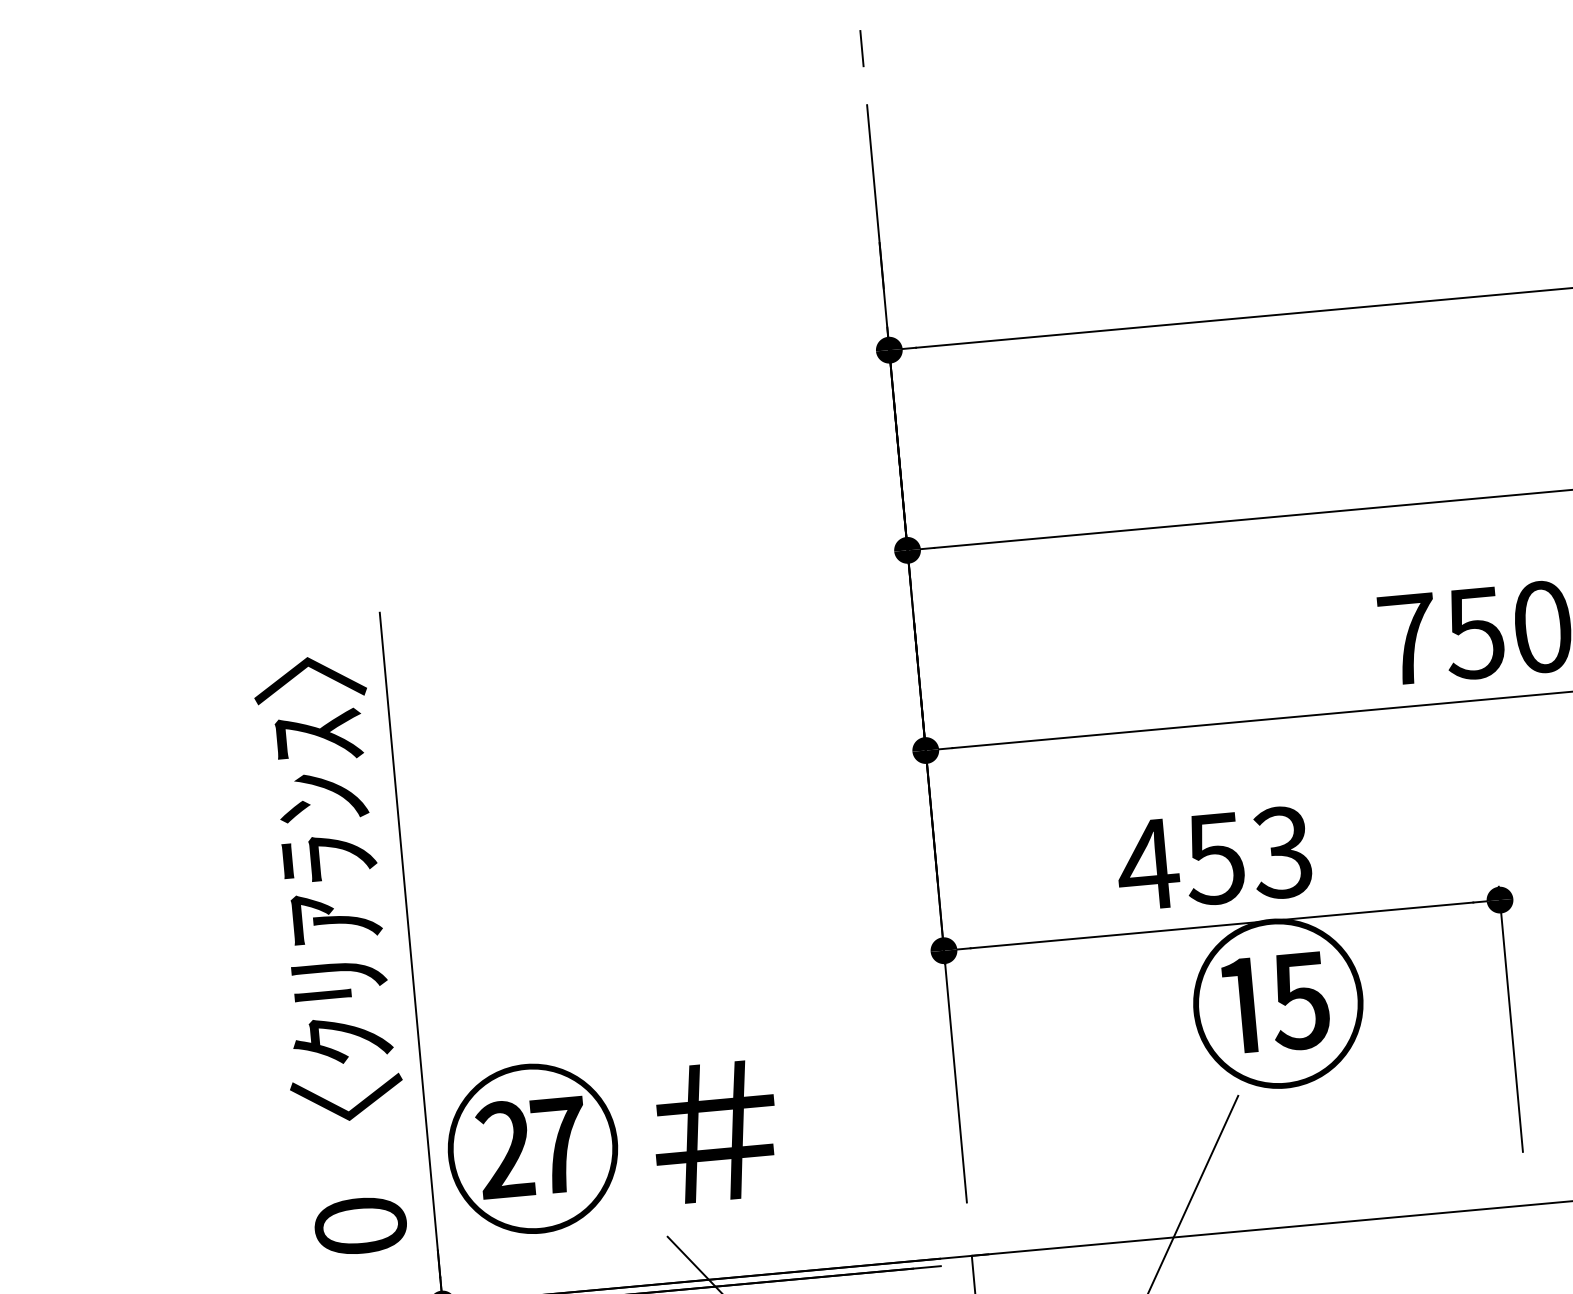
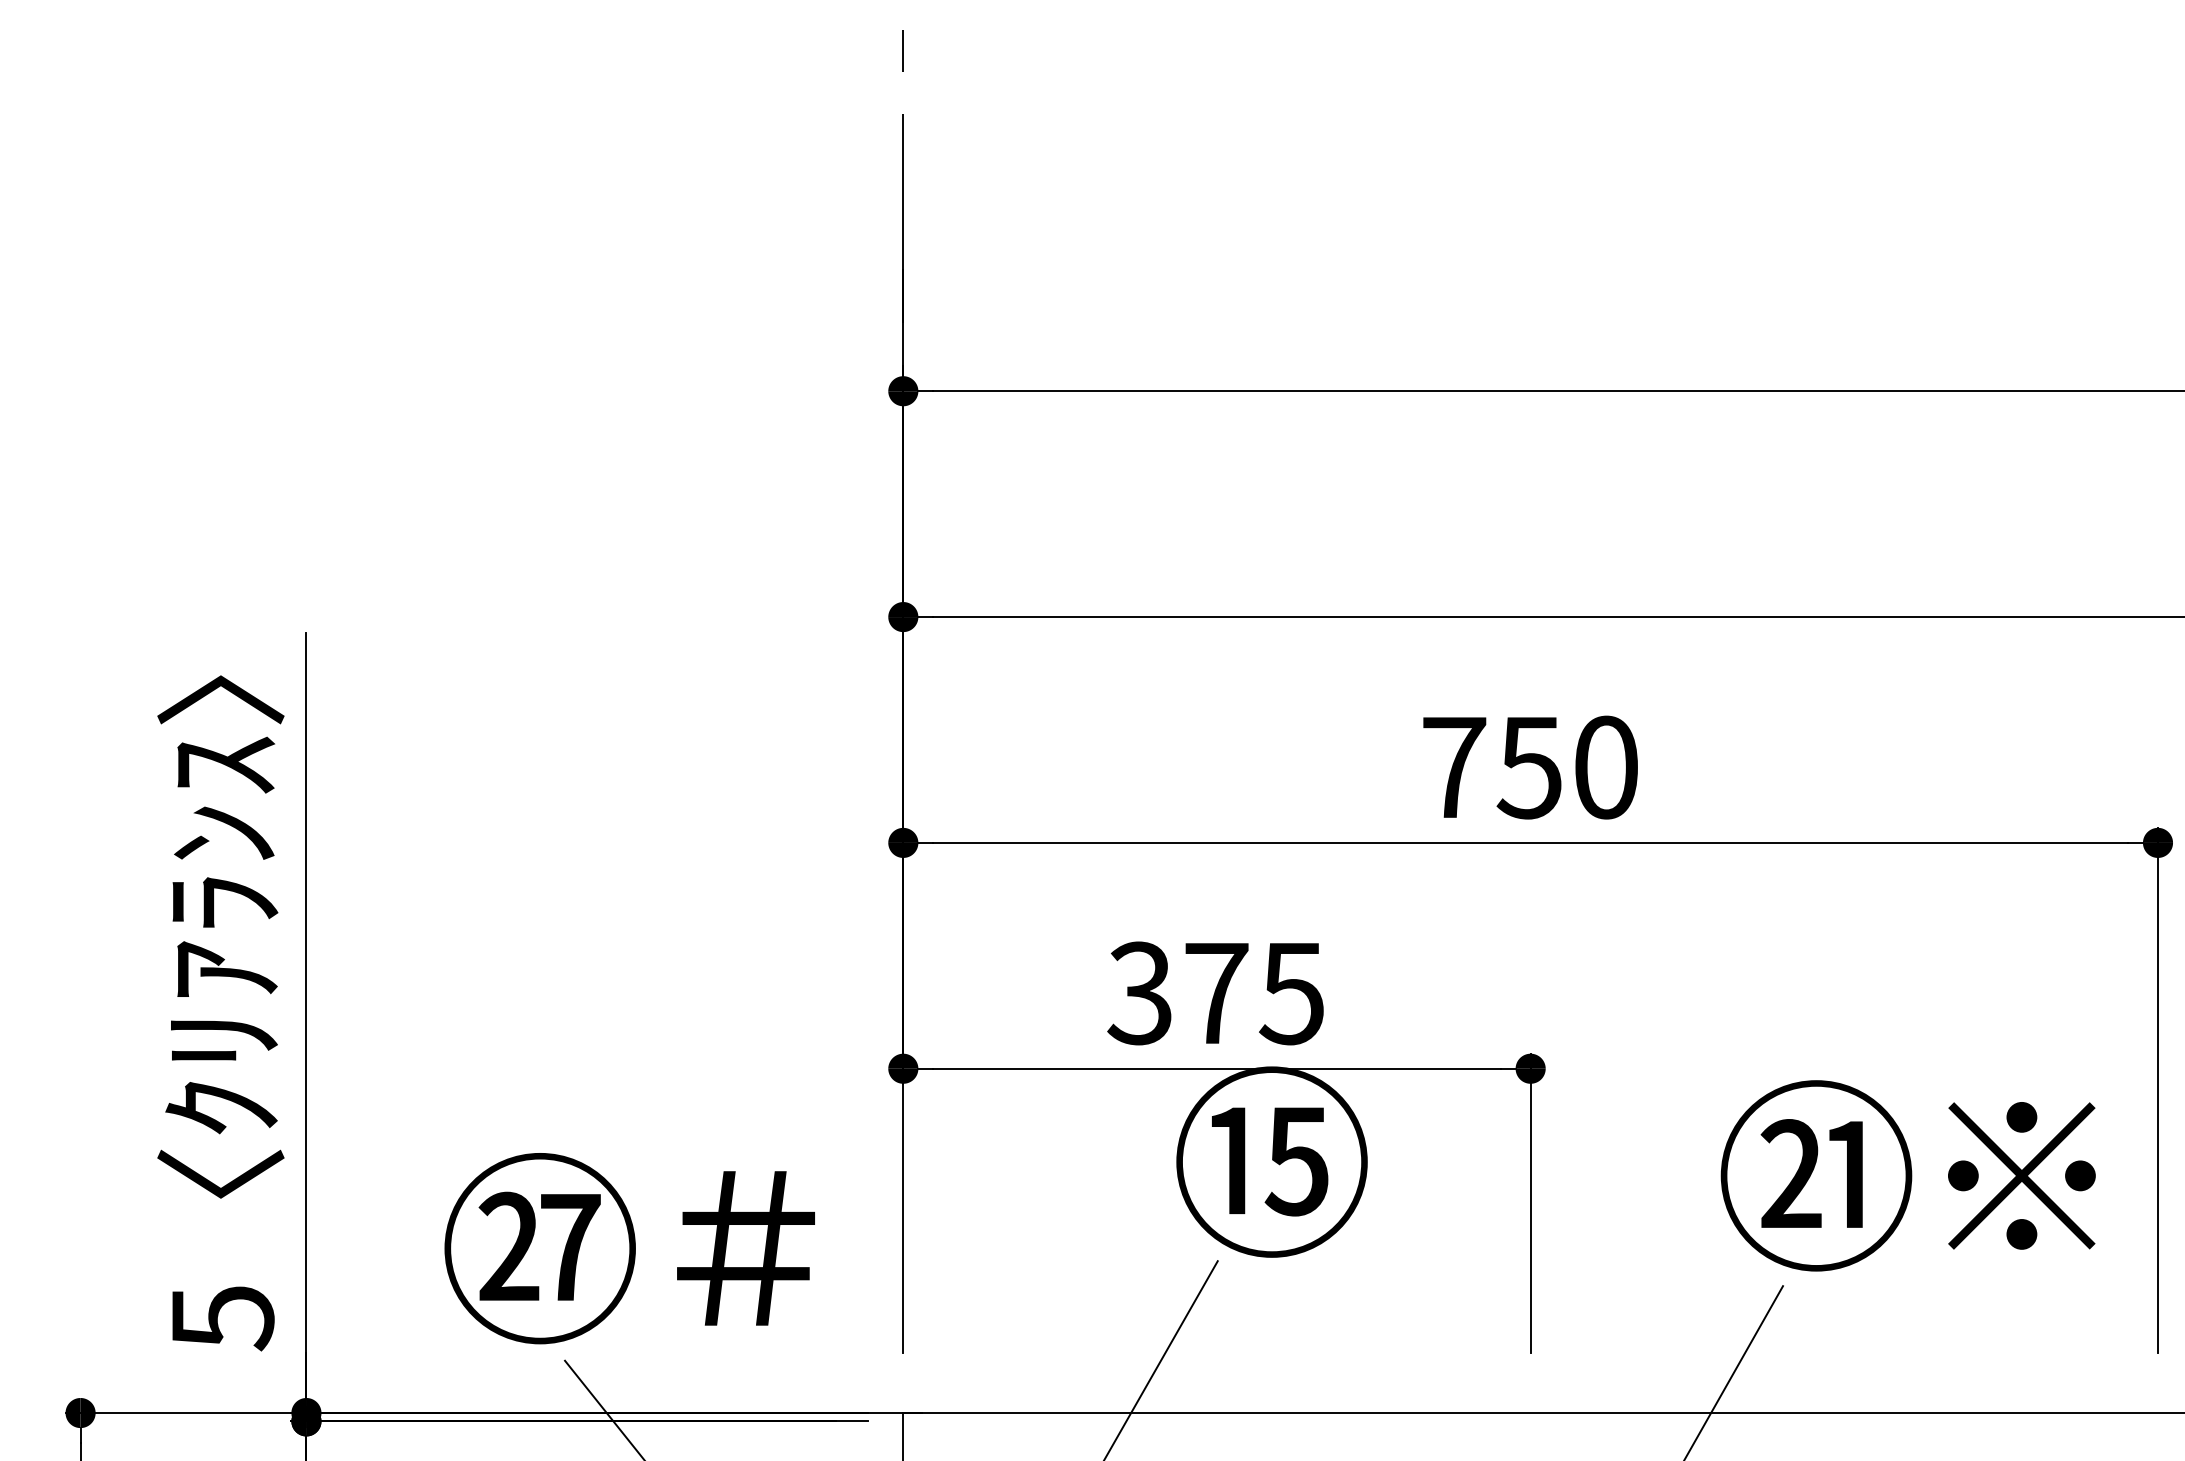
text: (1213, 858) -> (1214, 993), 453 -> 375
text: (612, 1141) -> (629, 1248), moved
text: (360, 1226) -> (222, 1318), 0 -> 5

